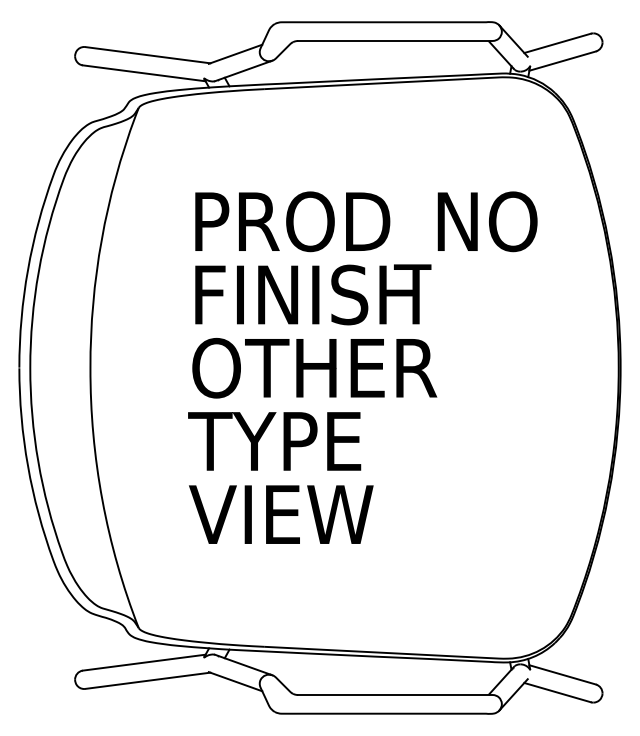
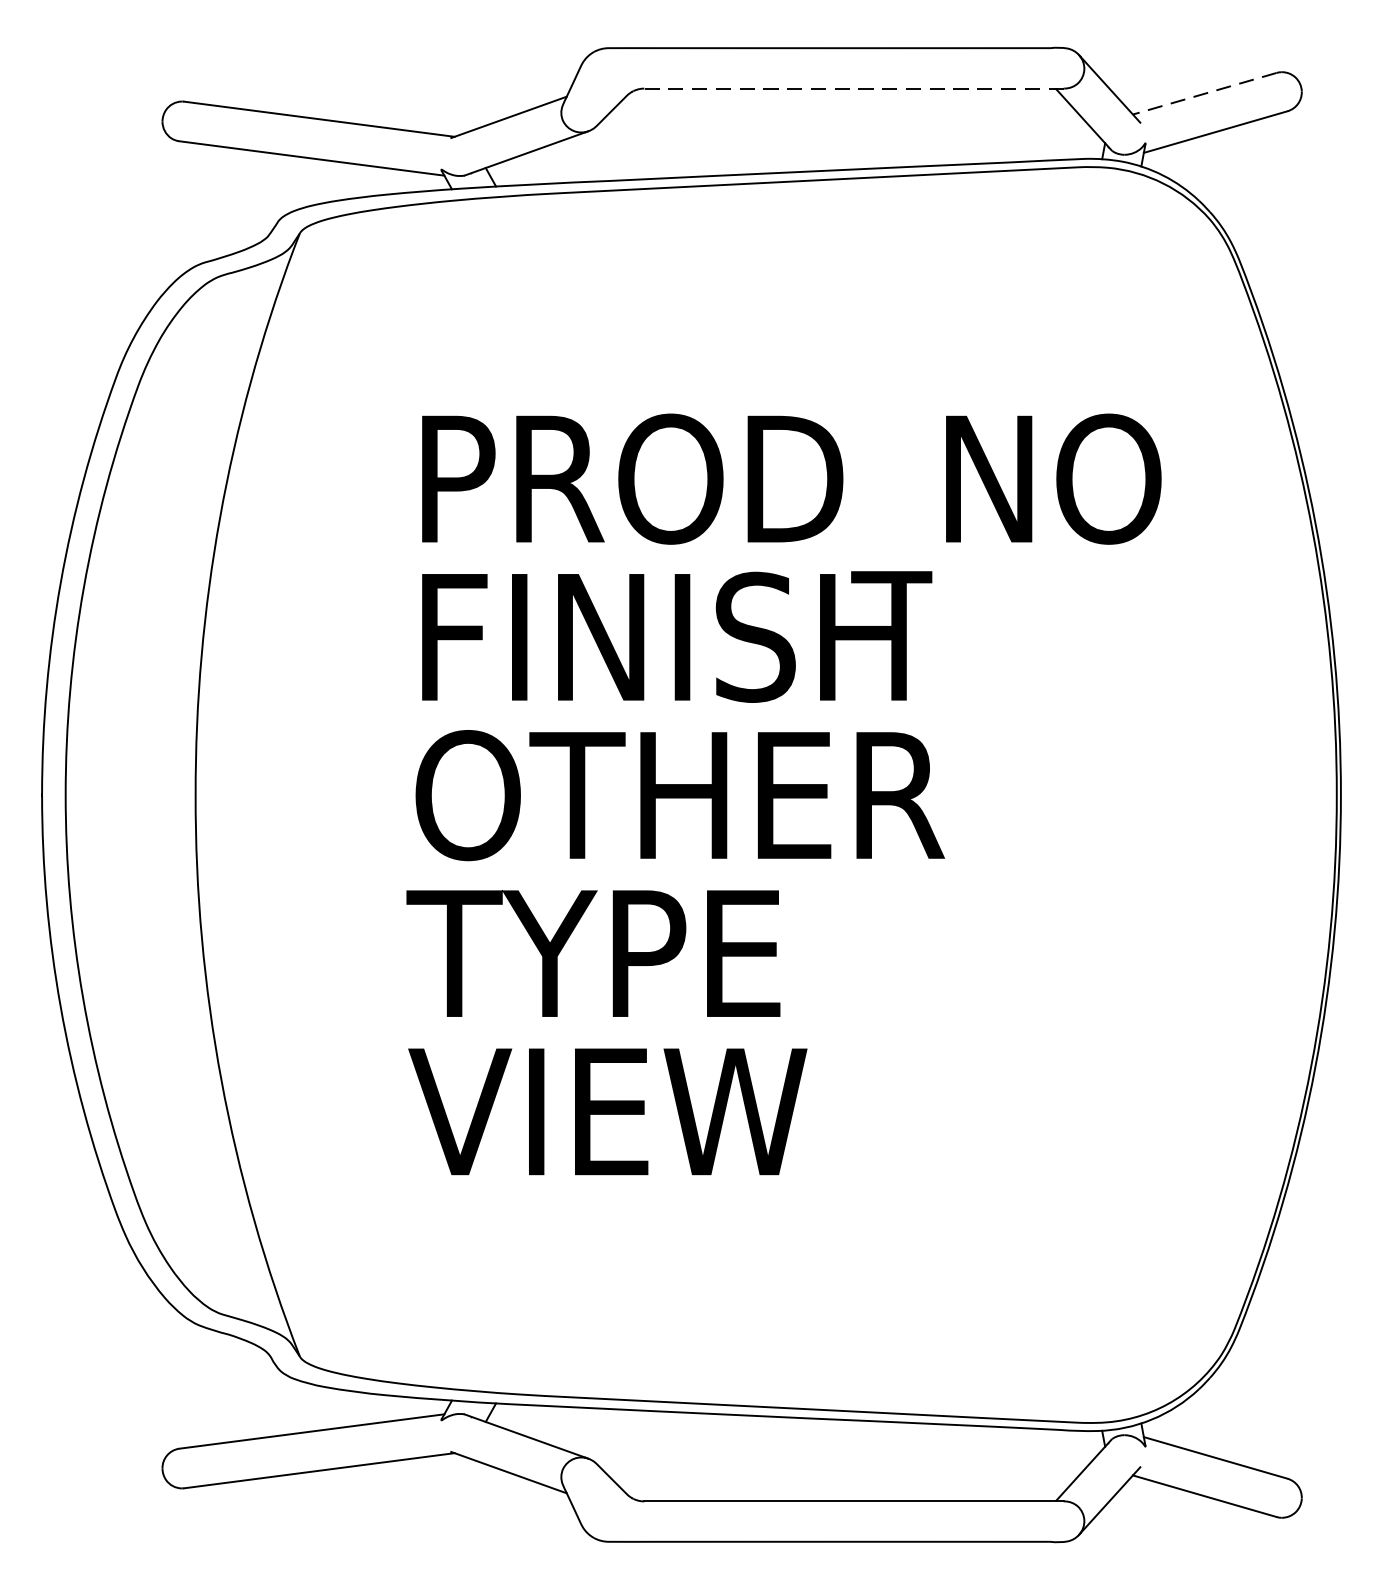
line: (394, 40) -> (852, 87), solid -> dashed
line: (557, 43) -> (1204, 94), solid -> dashed

